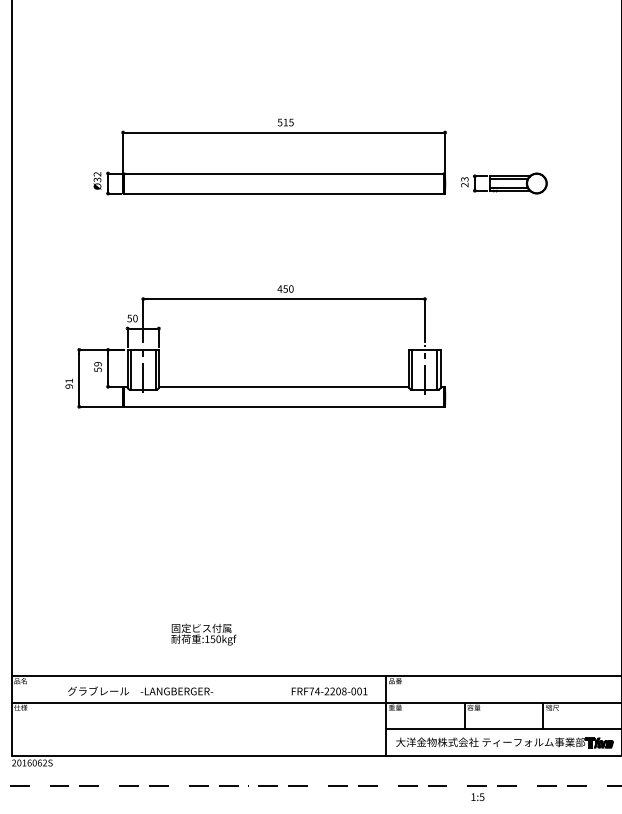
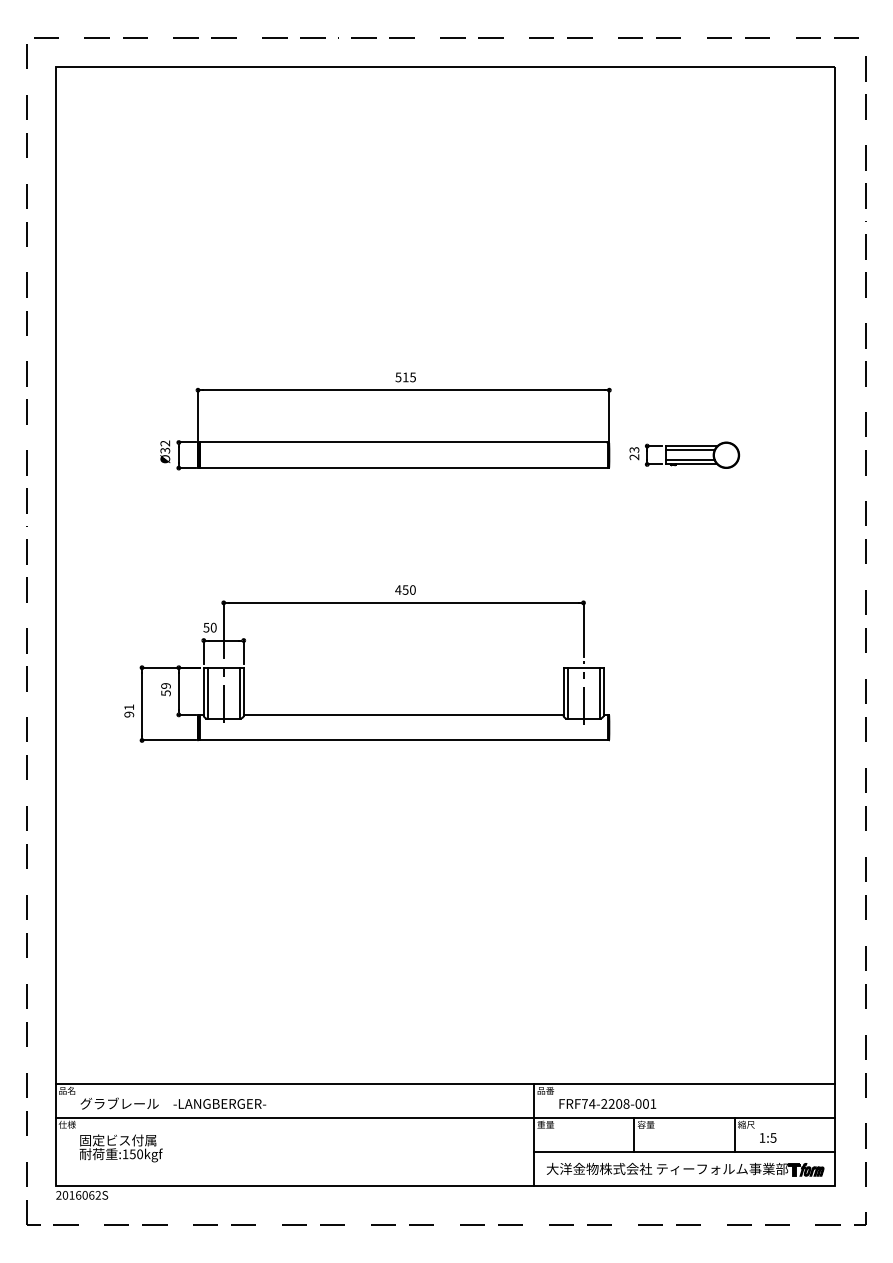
text: (203, 634) -> (120, 1148), moved
text: (140, 691) -> (173, 1103), moved
text: (329, 691) -> (607, 1103), moved
text: (478, 796) -> (768, 1137), moved

